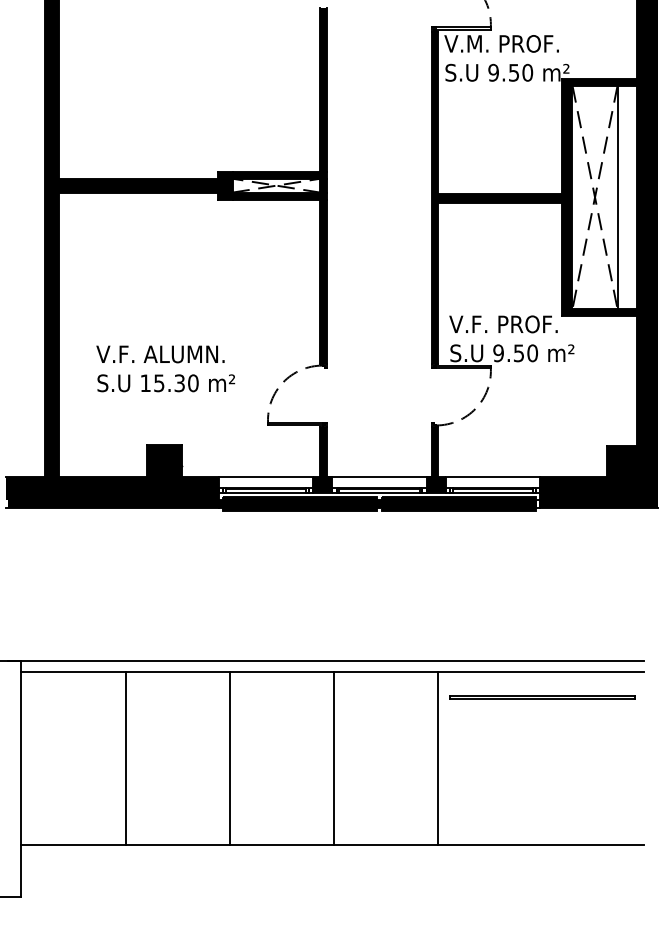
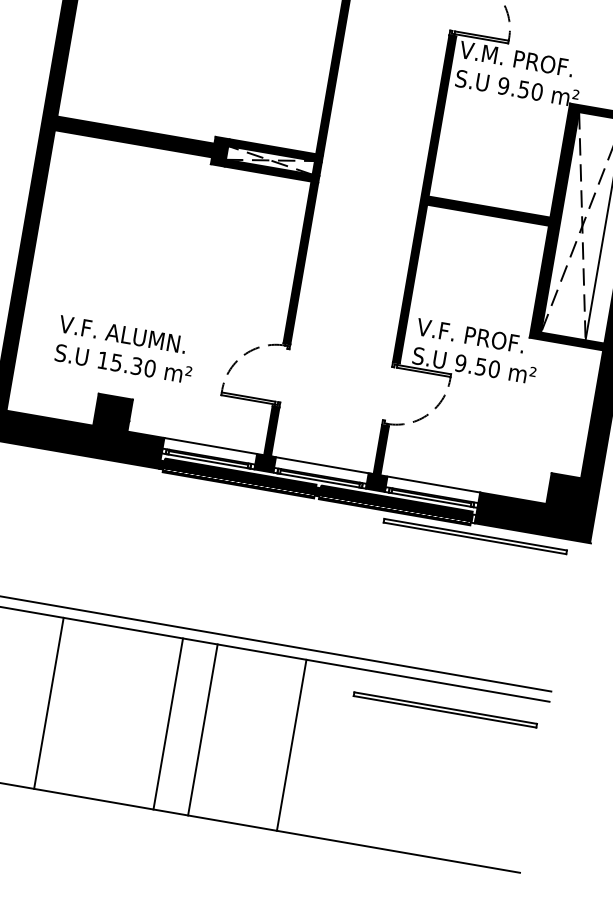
text: (165, 368) -> (125, 349), moved
line: (542, 520) -> (475, 535), added
line: (125, 758) -> (48, 703), moved
line: (229, 758) -> (168, 724), moved
line: (333, 758) -> (202, 730), moved
line: (437, 758) -> (291, 745), moved

